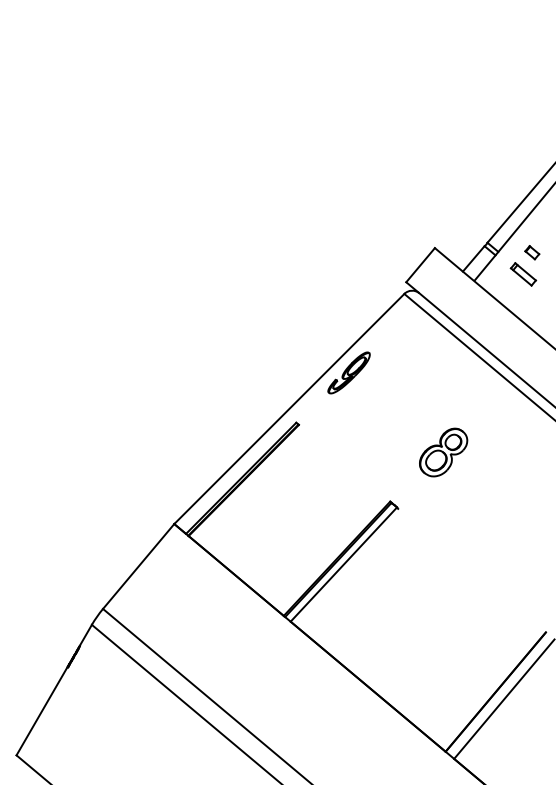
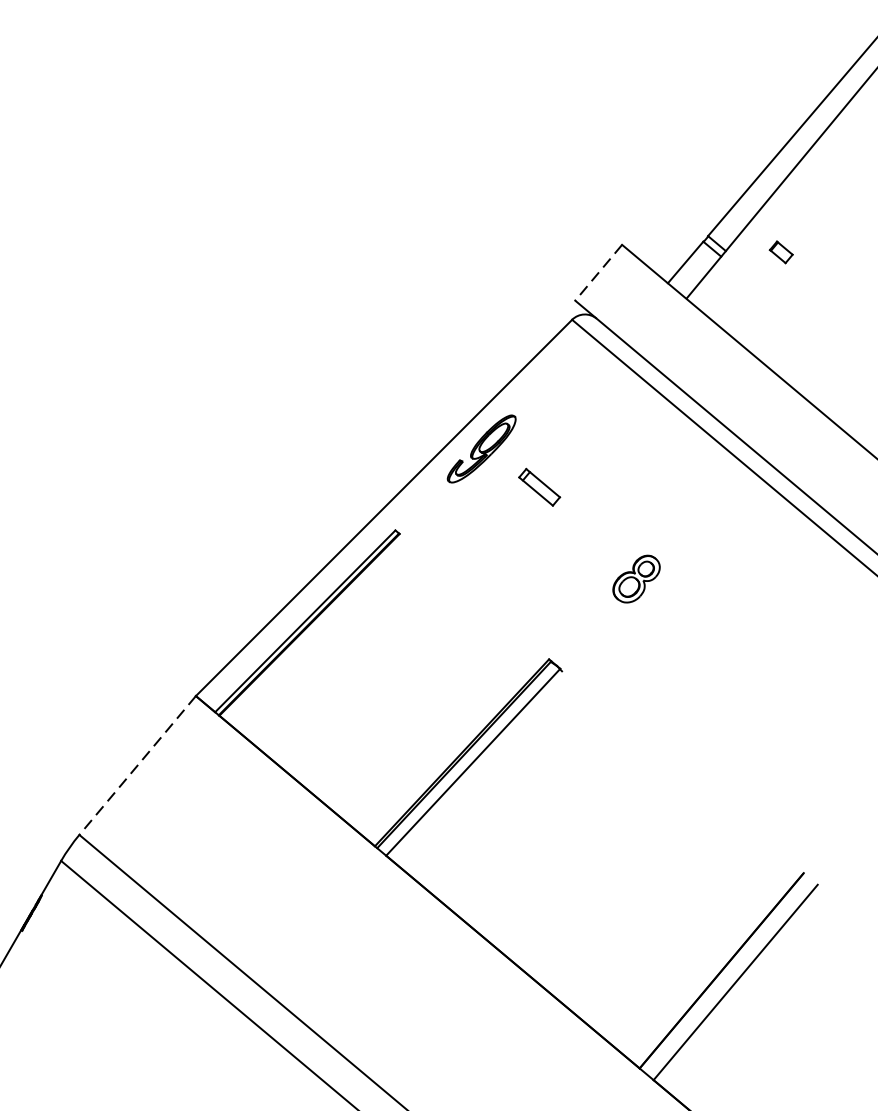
line: (420, 265) -> (598, 273), solid -> dashed
part: (523, 274) -> (539, 487), moved
part: (443, 452) -> (636, 579), size x0.6
line: (138, 566) -> (137, 765), solid -> dashed

